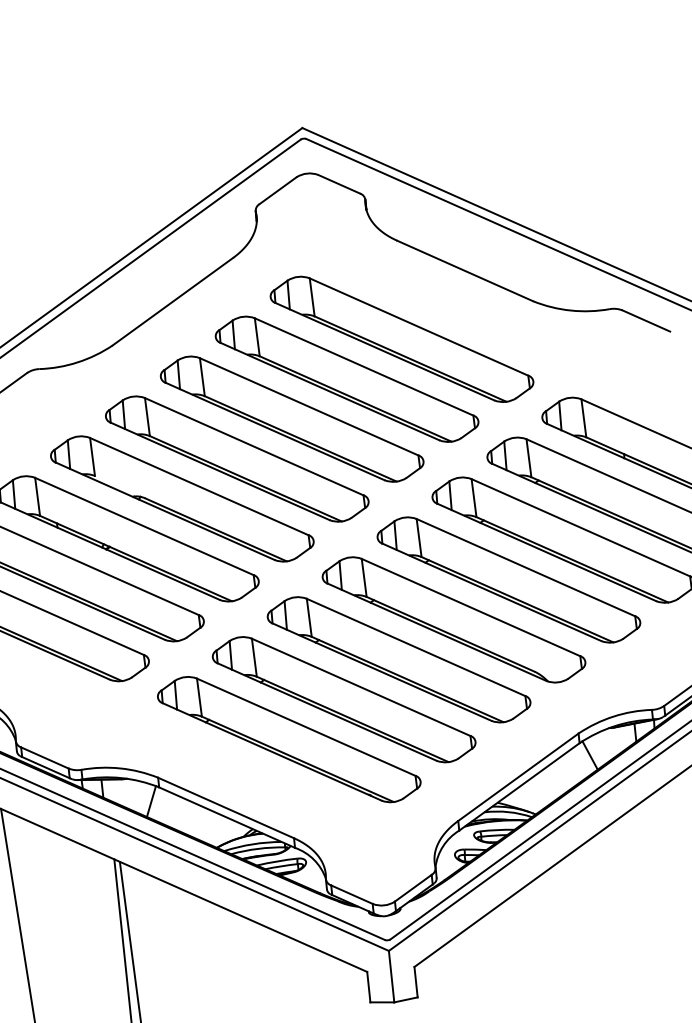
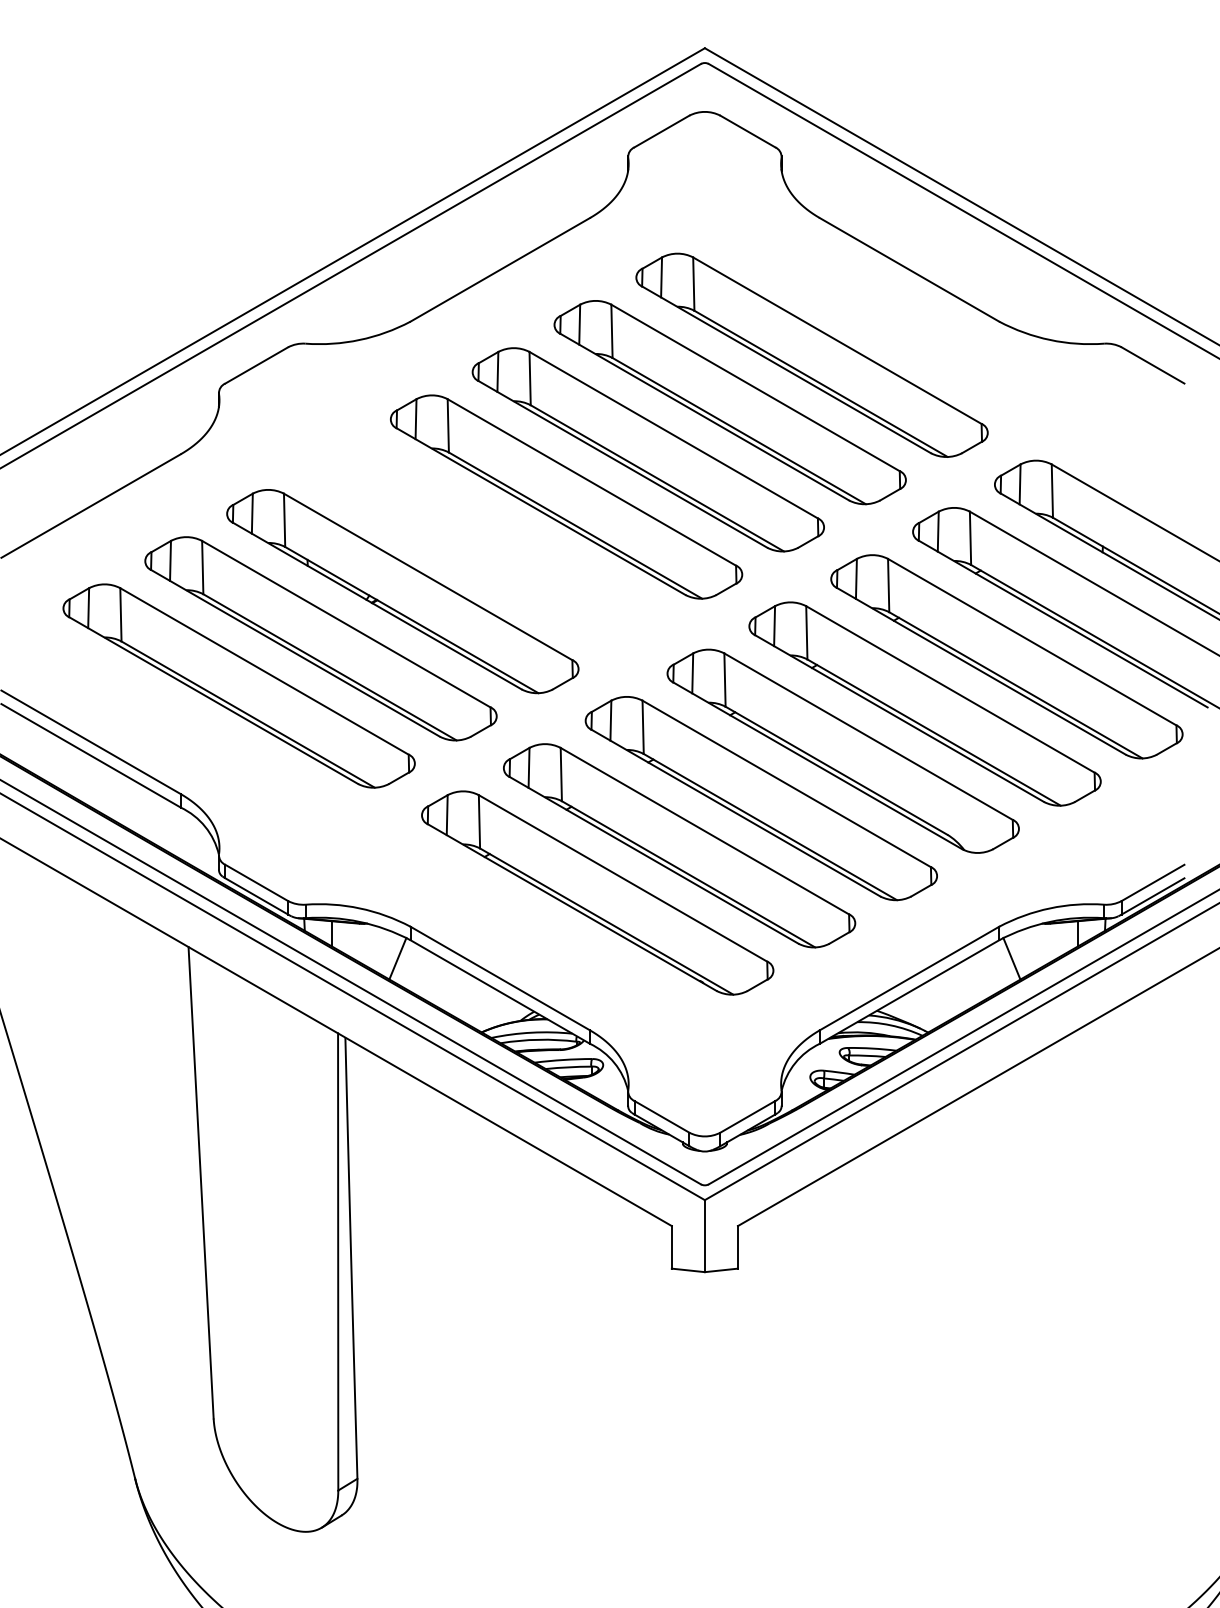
part: (182, 498) -> (484, 543), removed

